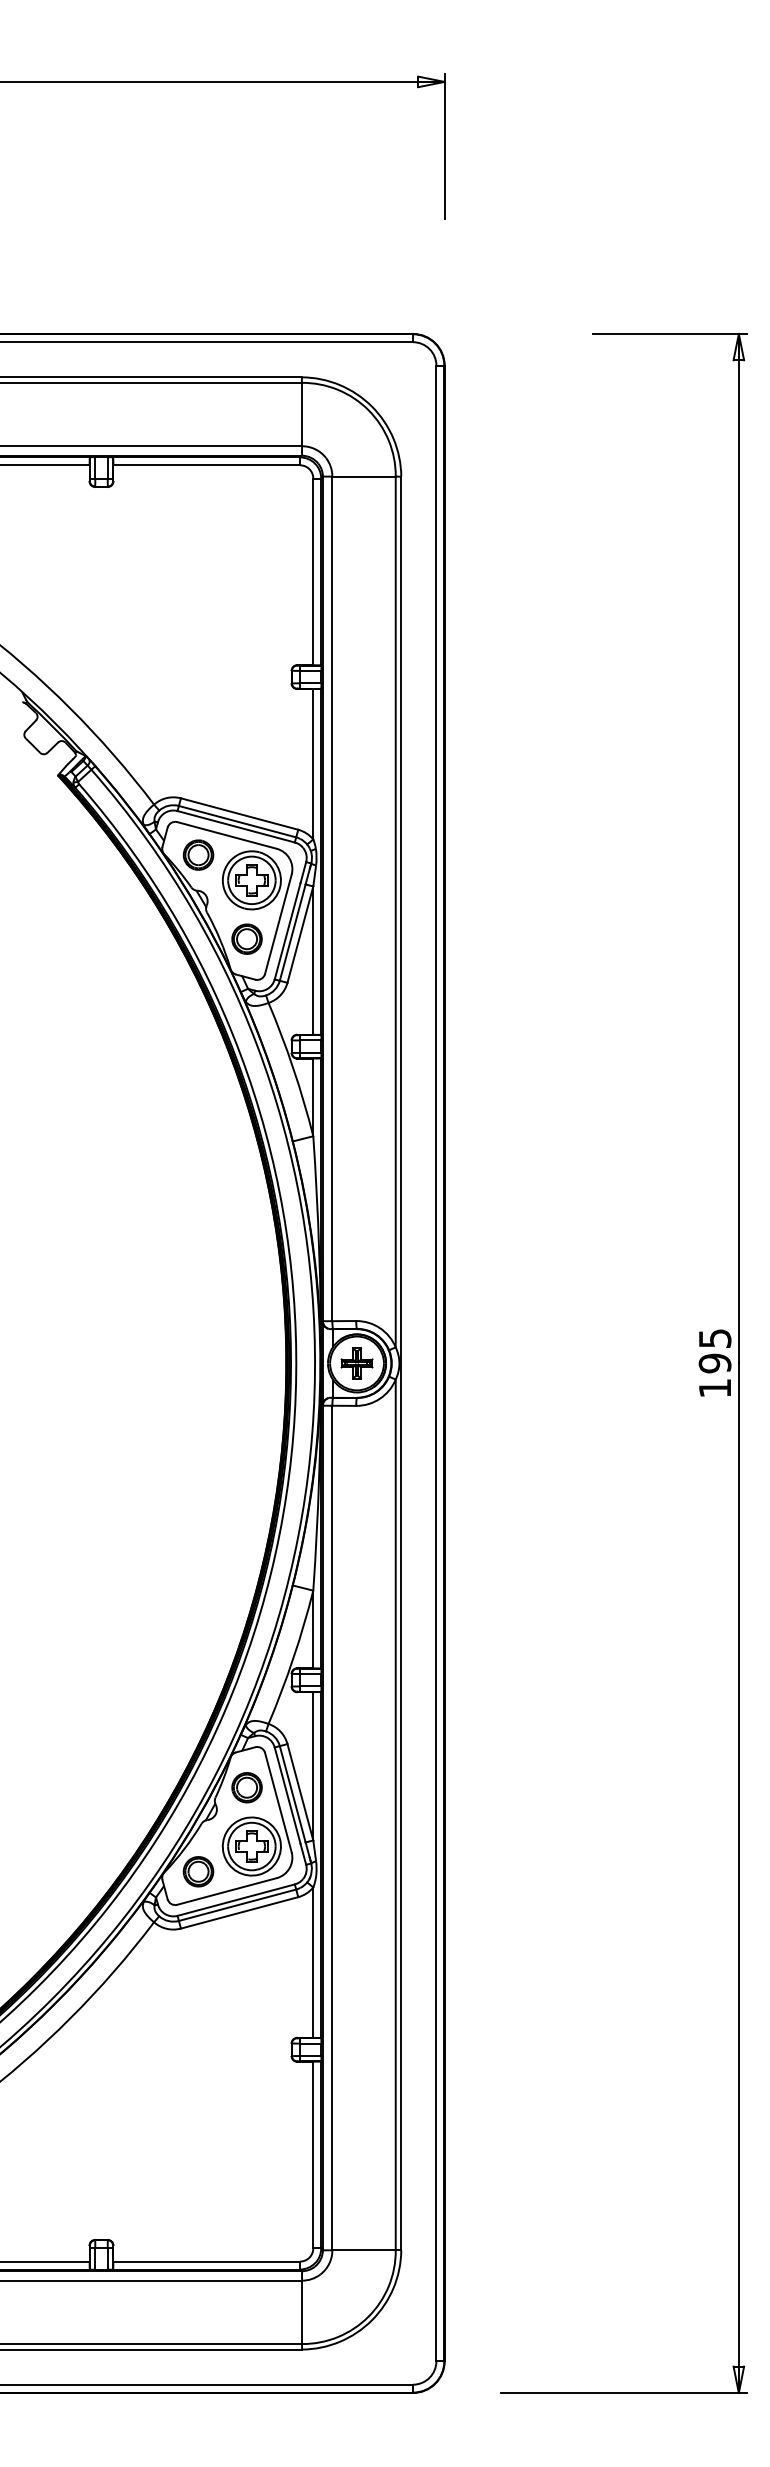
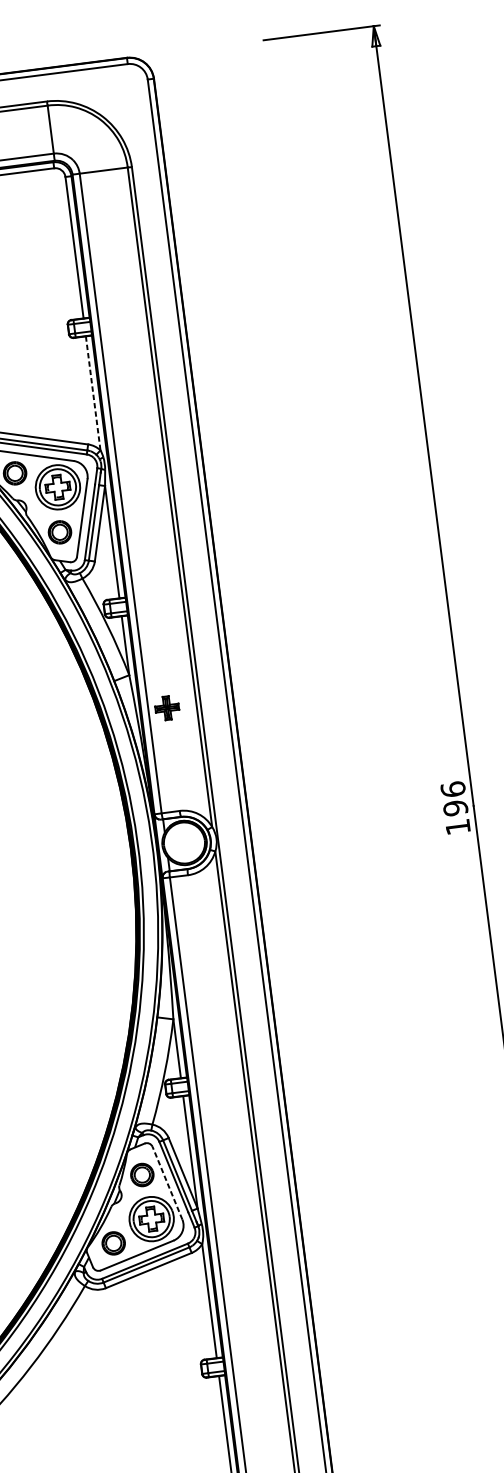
line: (313, 764) -> (93, 393), solid -> dashed
text: (714, 1338) -> (452, 789), 195 -> 196
part: (356, 1363) -> (166, 708), moved
line: (278, 1802) -> (167, 1183), solid -> dashed

